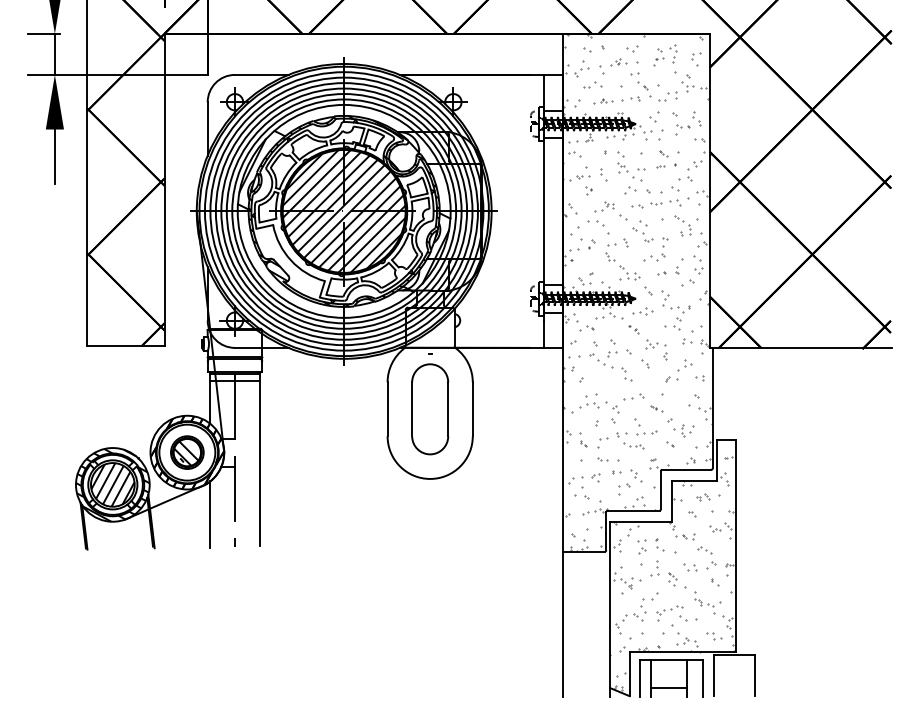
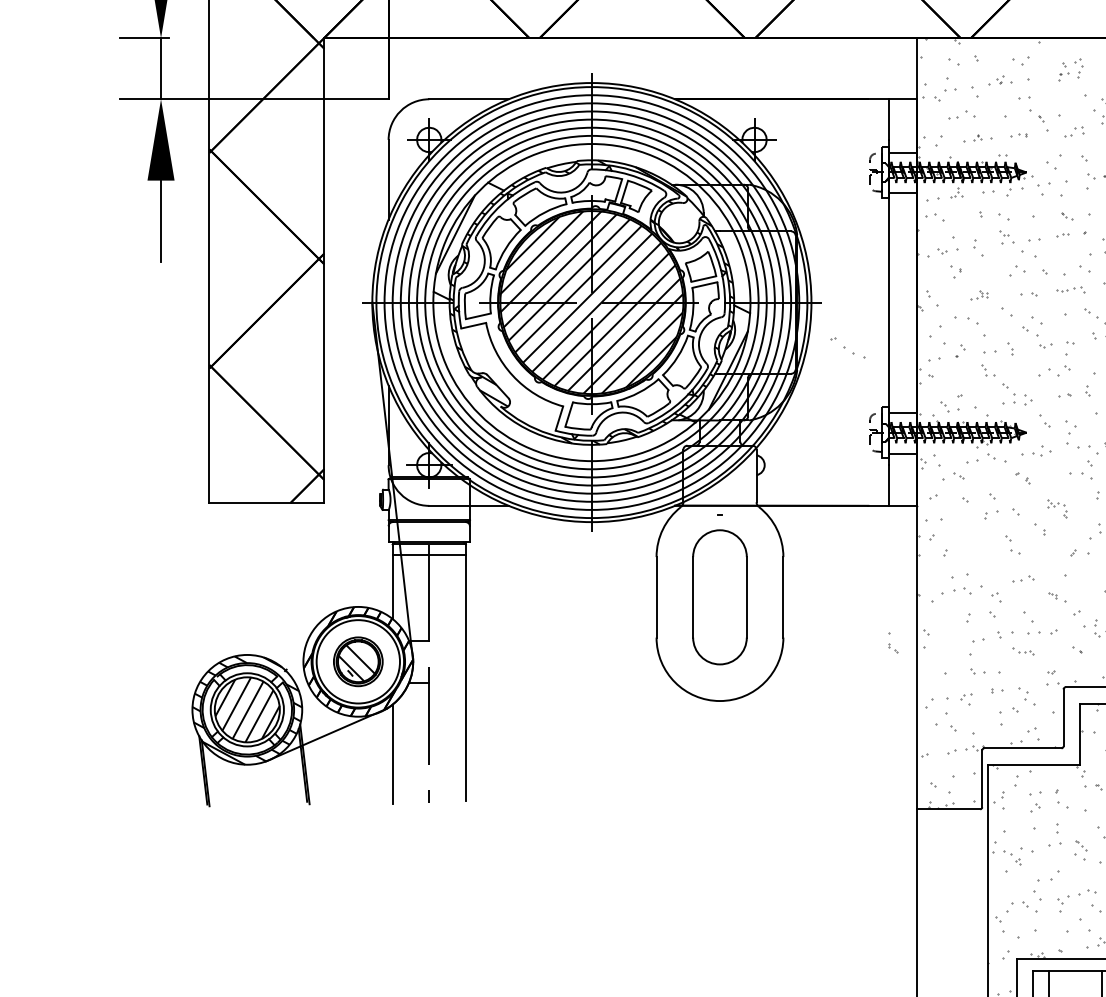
part: (665, 55) -> (1070, 70), size x0.7
part: (667, 96) -> (1073, 131), size x0.7
part: (630, 98) -> (1018, 134), size x0.6
part: (665, 202) -> (1070, 289), size x0.6
part: (604, 206) -> (979, 295), size x0.6
part: (656, 349) -> (1057, 508), size x0.6
part: (601, 360) -> (848, 347), moved
part: (633, 396) -> (1022, 578), size x0.7
part: (583, 439) -> (893, 642), moved
part: (633, 445) -> (1022, 651), size x0.7

